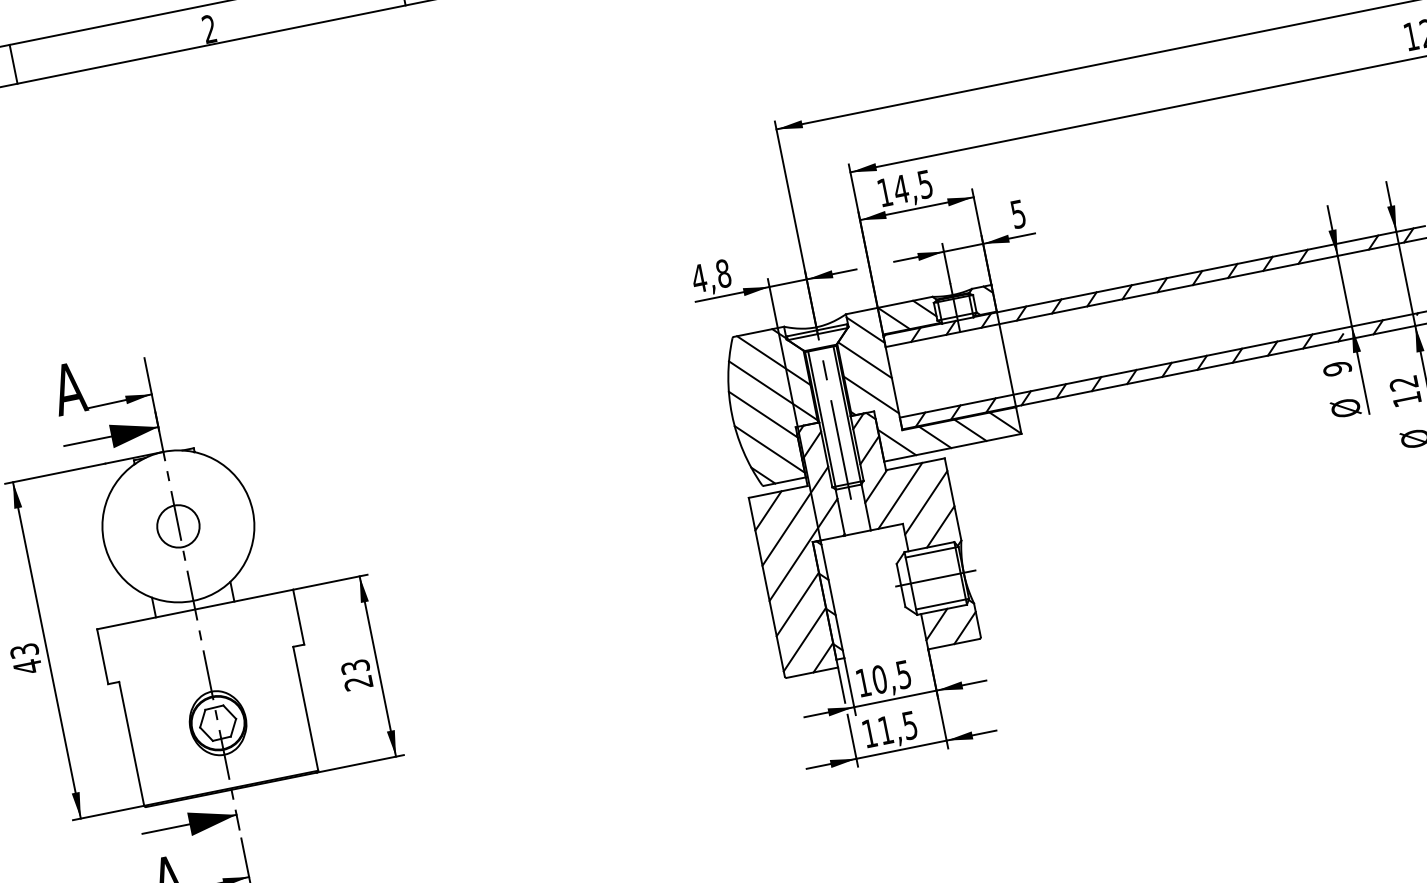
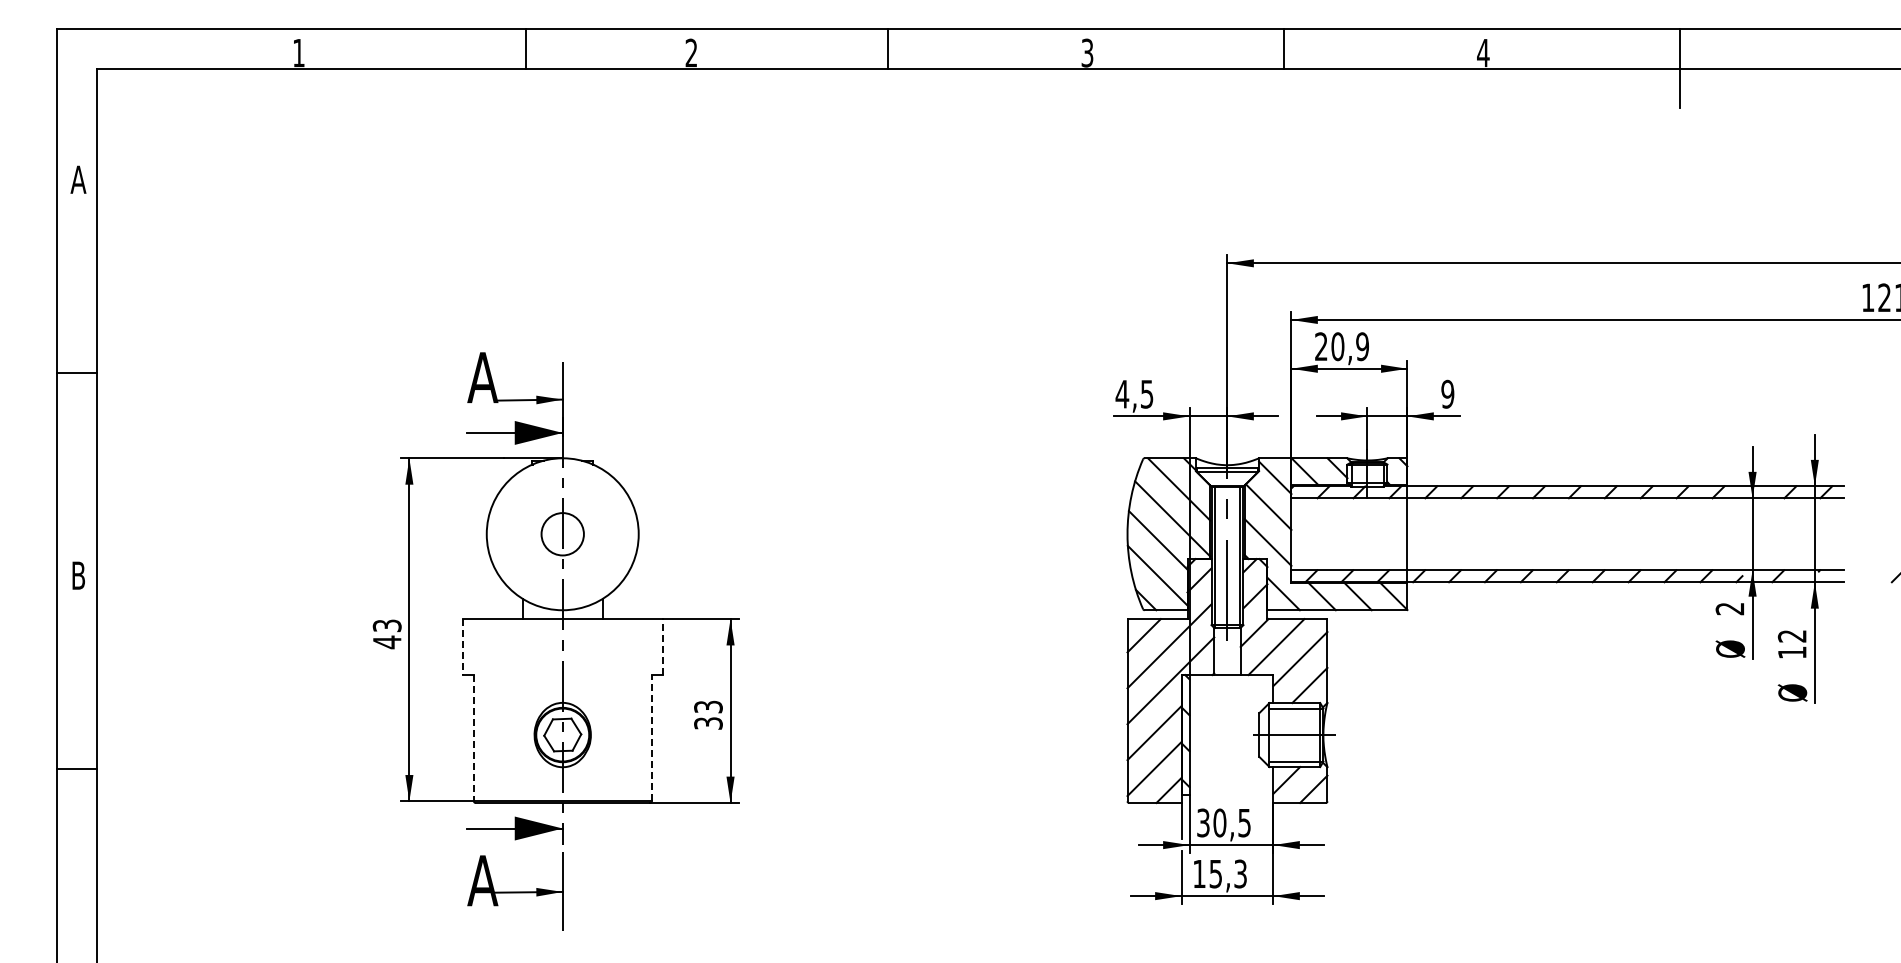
line: (13, 64) -> (525, 48), moved
text: (904, 188) -> (1341, 346), 14,5 -> 20,9
text: (1017, 213) -> (1447, 393), 5 -> 9
text: (722, 273) -> (1146, 393), 4,8 -> 4,5
text: (1336, 368) -> (1729, 608), 9 -> 2
line: (298, 617) -> (662, 647), solid -> dashed
line: (102, 657) -> (462, 647), solid -> dashed
text: (863, 682) -> (1203, 822), 10,5 -> 30,5
text: (358, 683) -> (708, 723), 23 -> 33
line: (305, 708) -> (651, 737), solid -> dashed
text: (897, 727) -> (1227, 873), 11,5 -> 15,3
line: (131, 744) -> (473, 738), solid -> dashed

